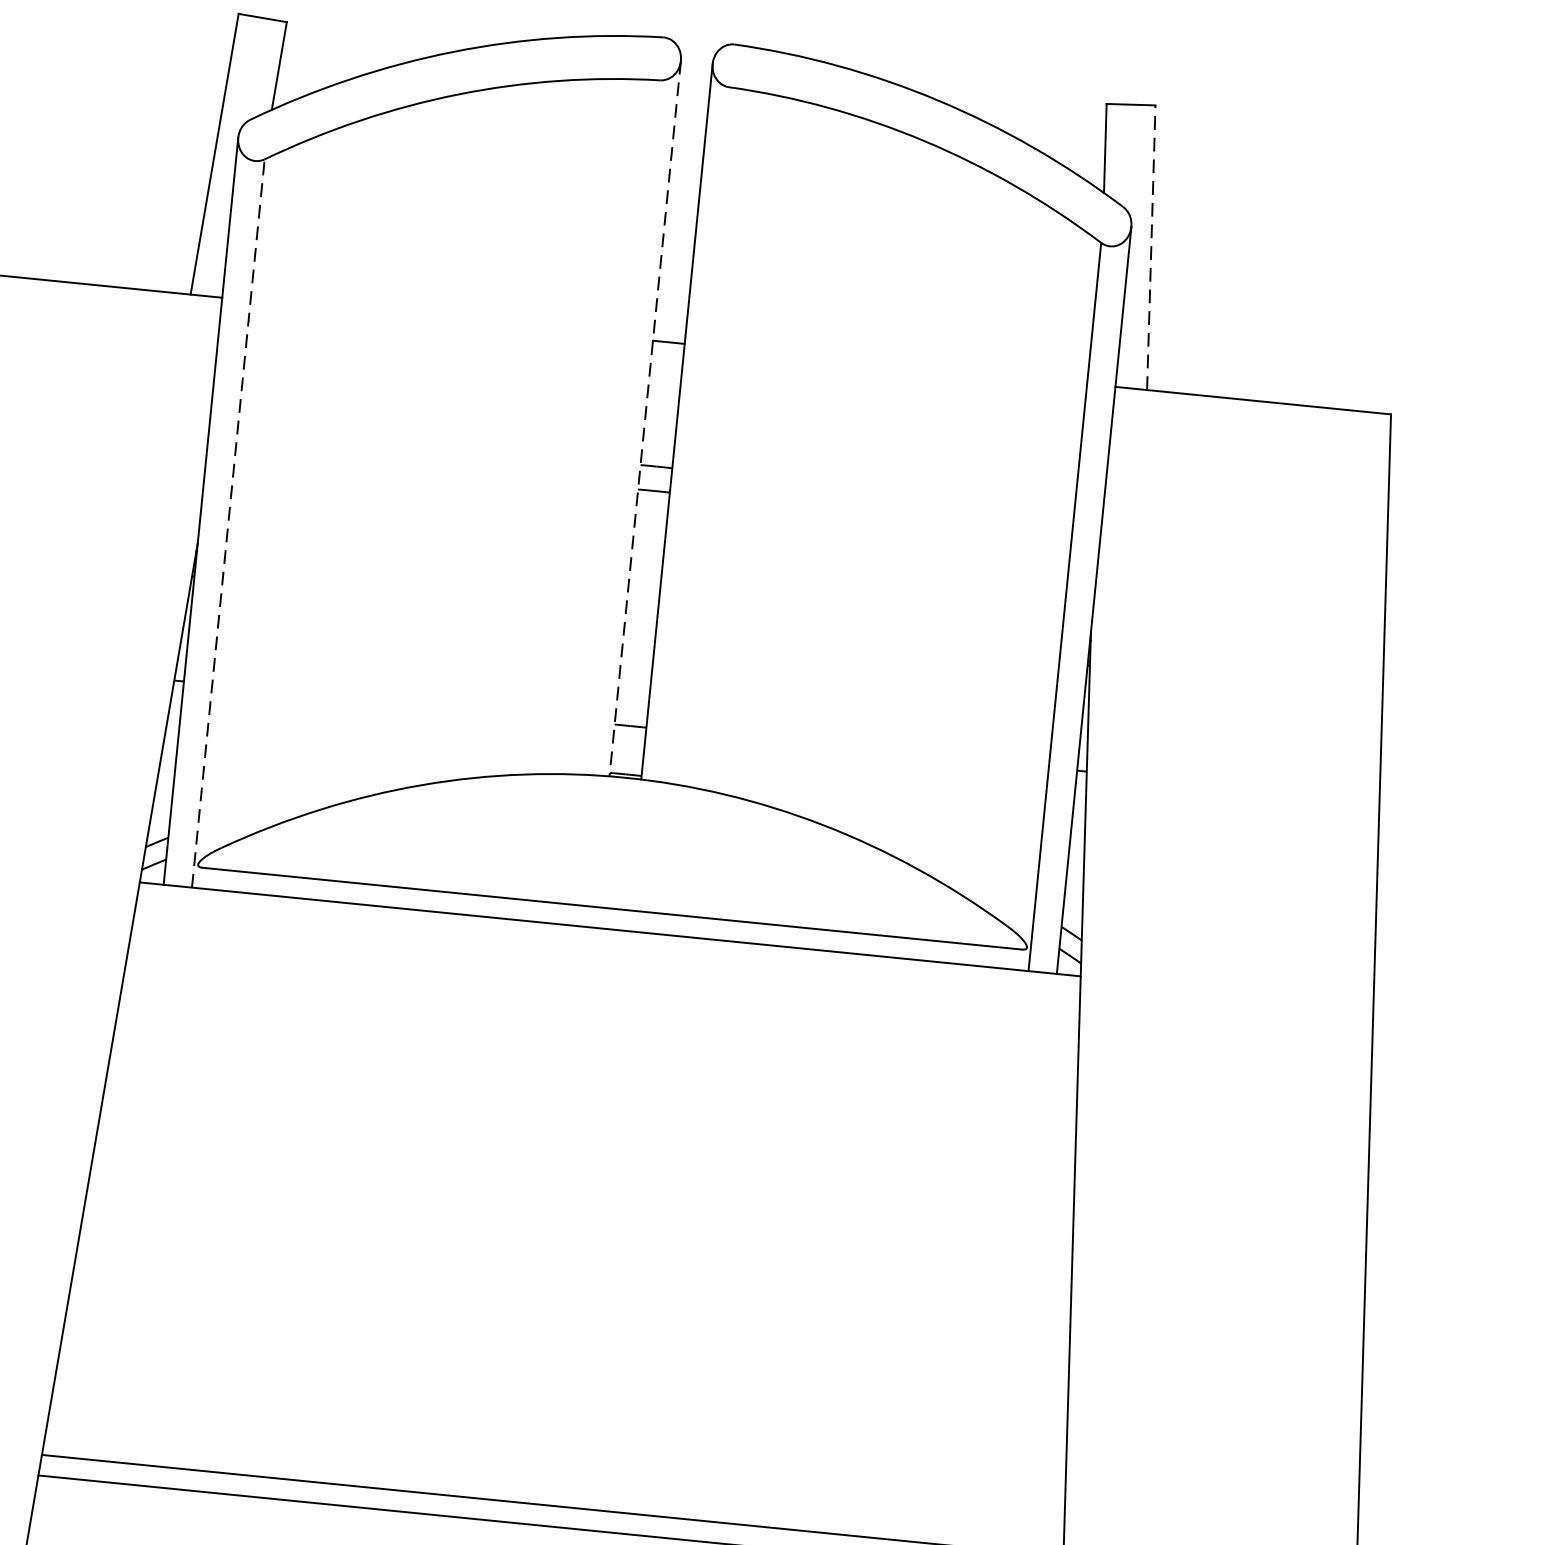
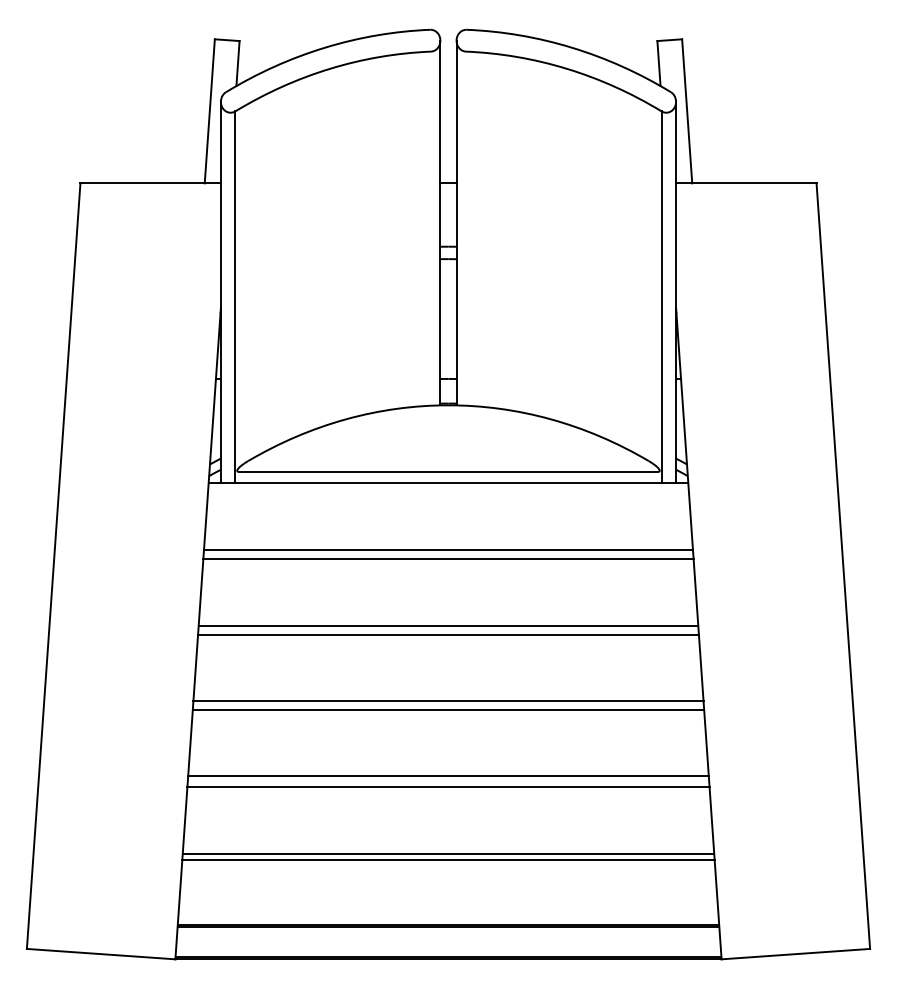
line: (1152, 246) -> (687, 110), dashed -> solid
line: (645, 419) -> (440, 223), dashed -> solid
line: (228, 524) -> (235, 297), dashed -> solid
line: (597, 1060) -> (448, 549), added
line: (595, 1080) -> (448, 559), added
line: (582, 1209) -> (448, 625), added
line: (580, 1229) -> (448, 635), added
line: (567, 1358) -> (448, 701), added
line: (565, 1376) -> (448, 710), added

